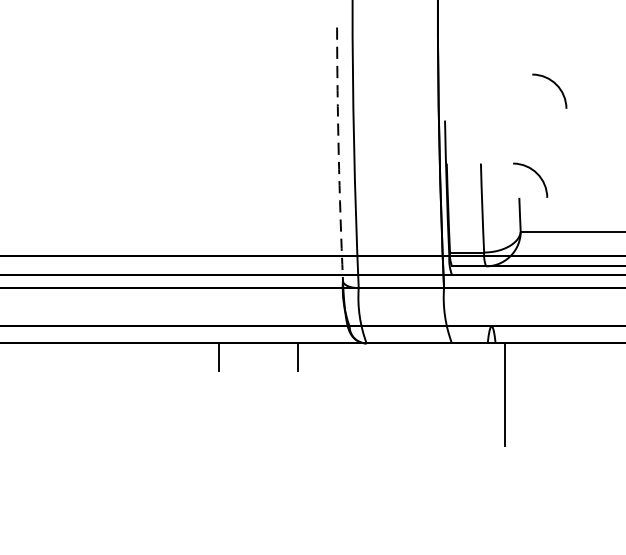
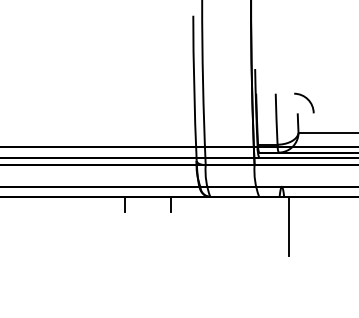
arc: (553, 84) -> (317, 48), removed
arc: (339, 154) -> (194, 88), dashed -> solid

